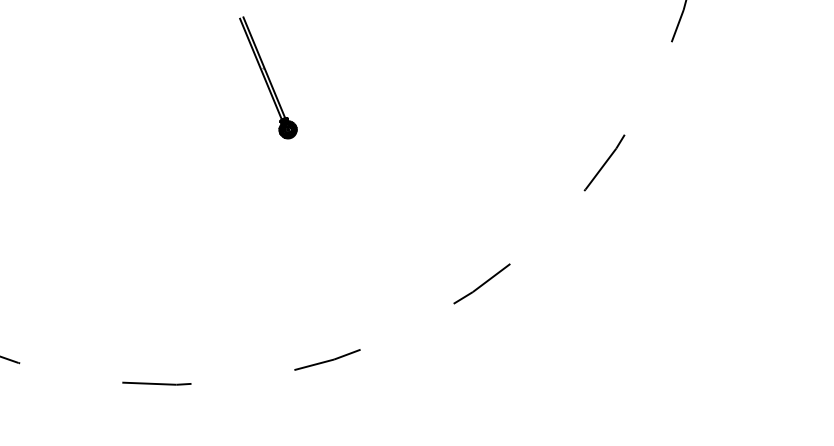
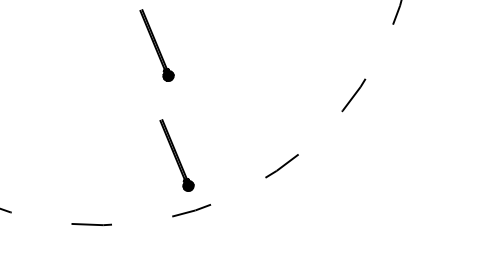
part: (301, 265) -> (176, 155), added

